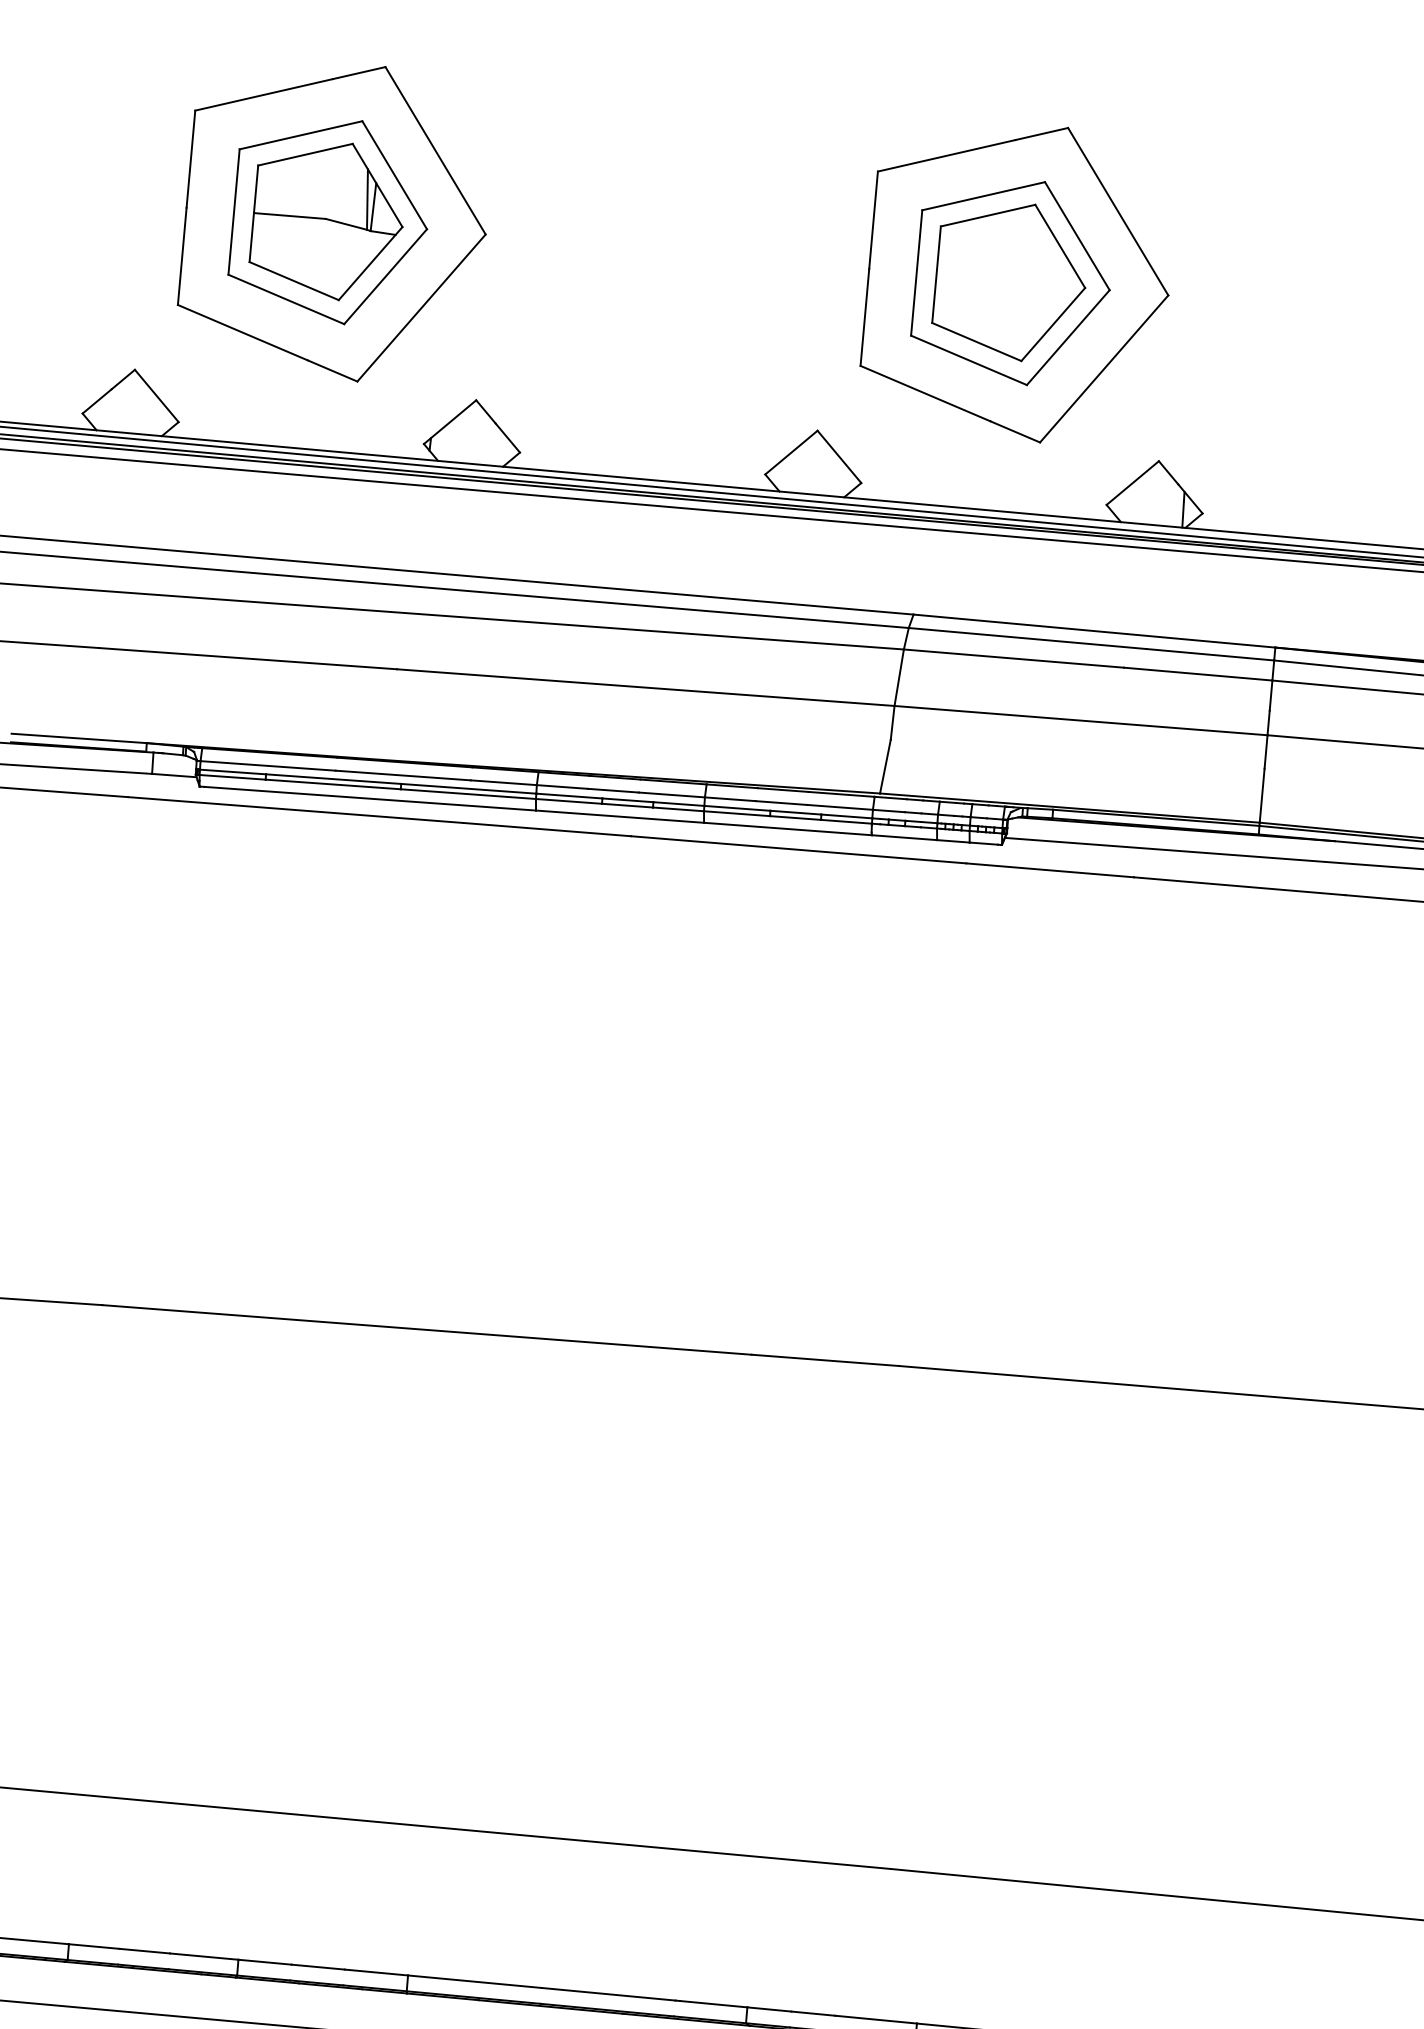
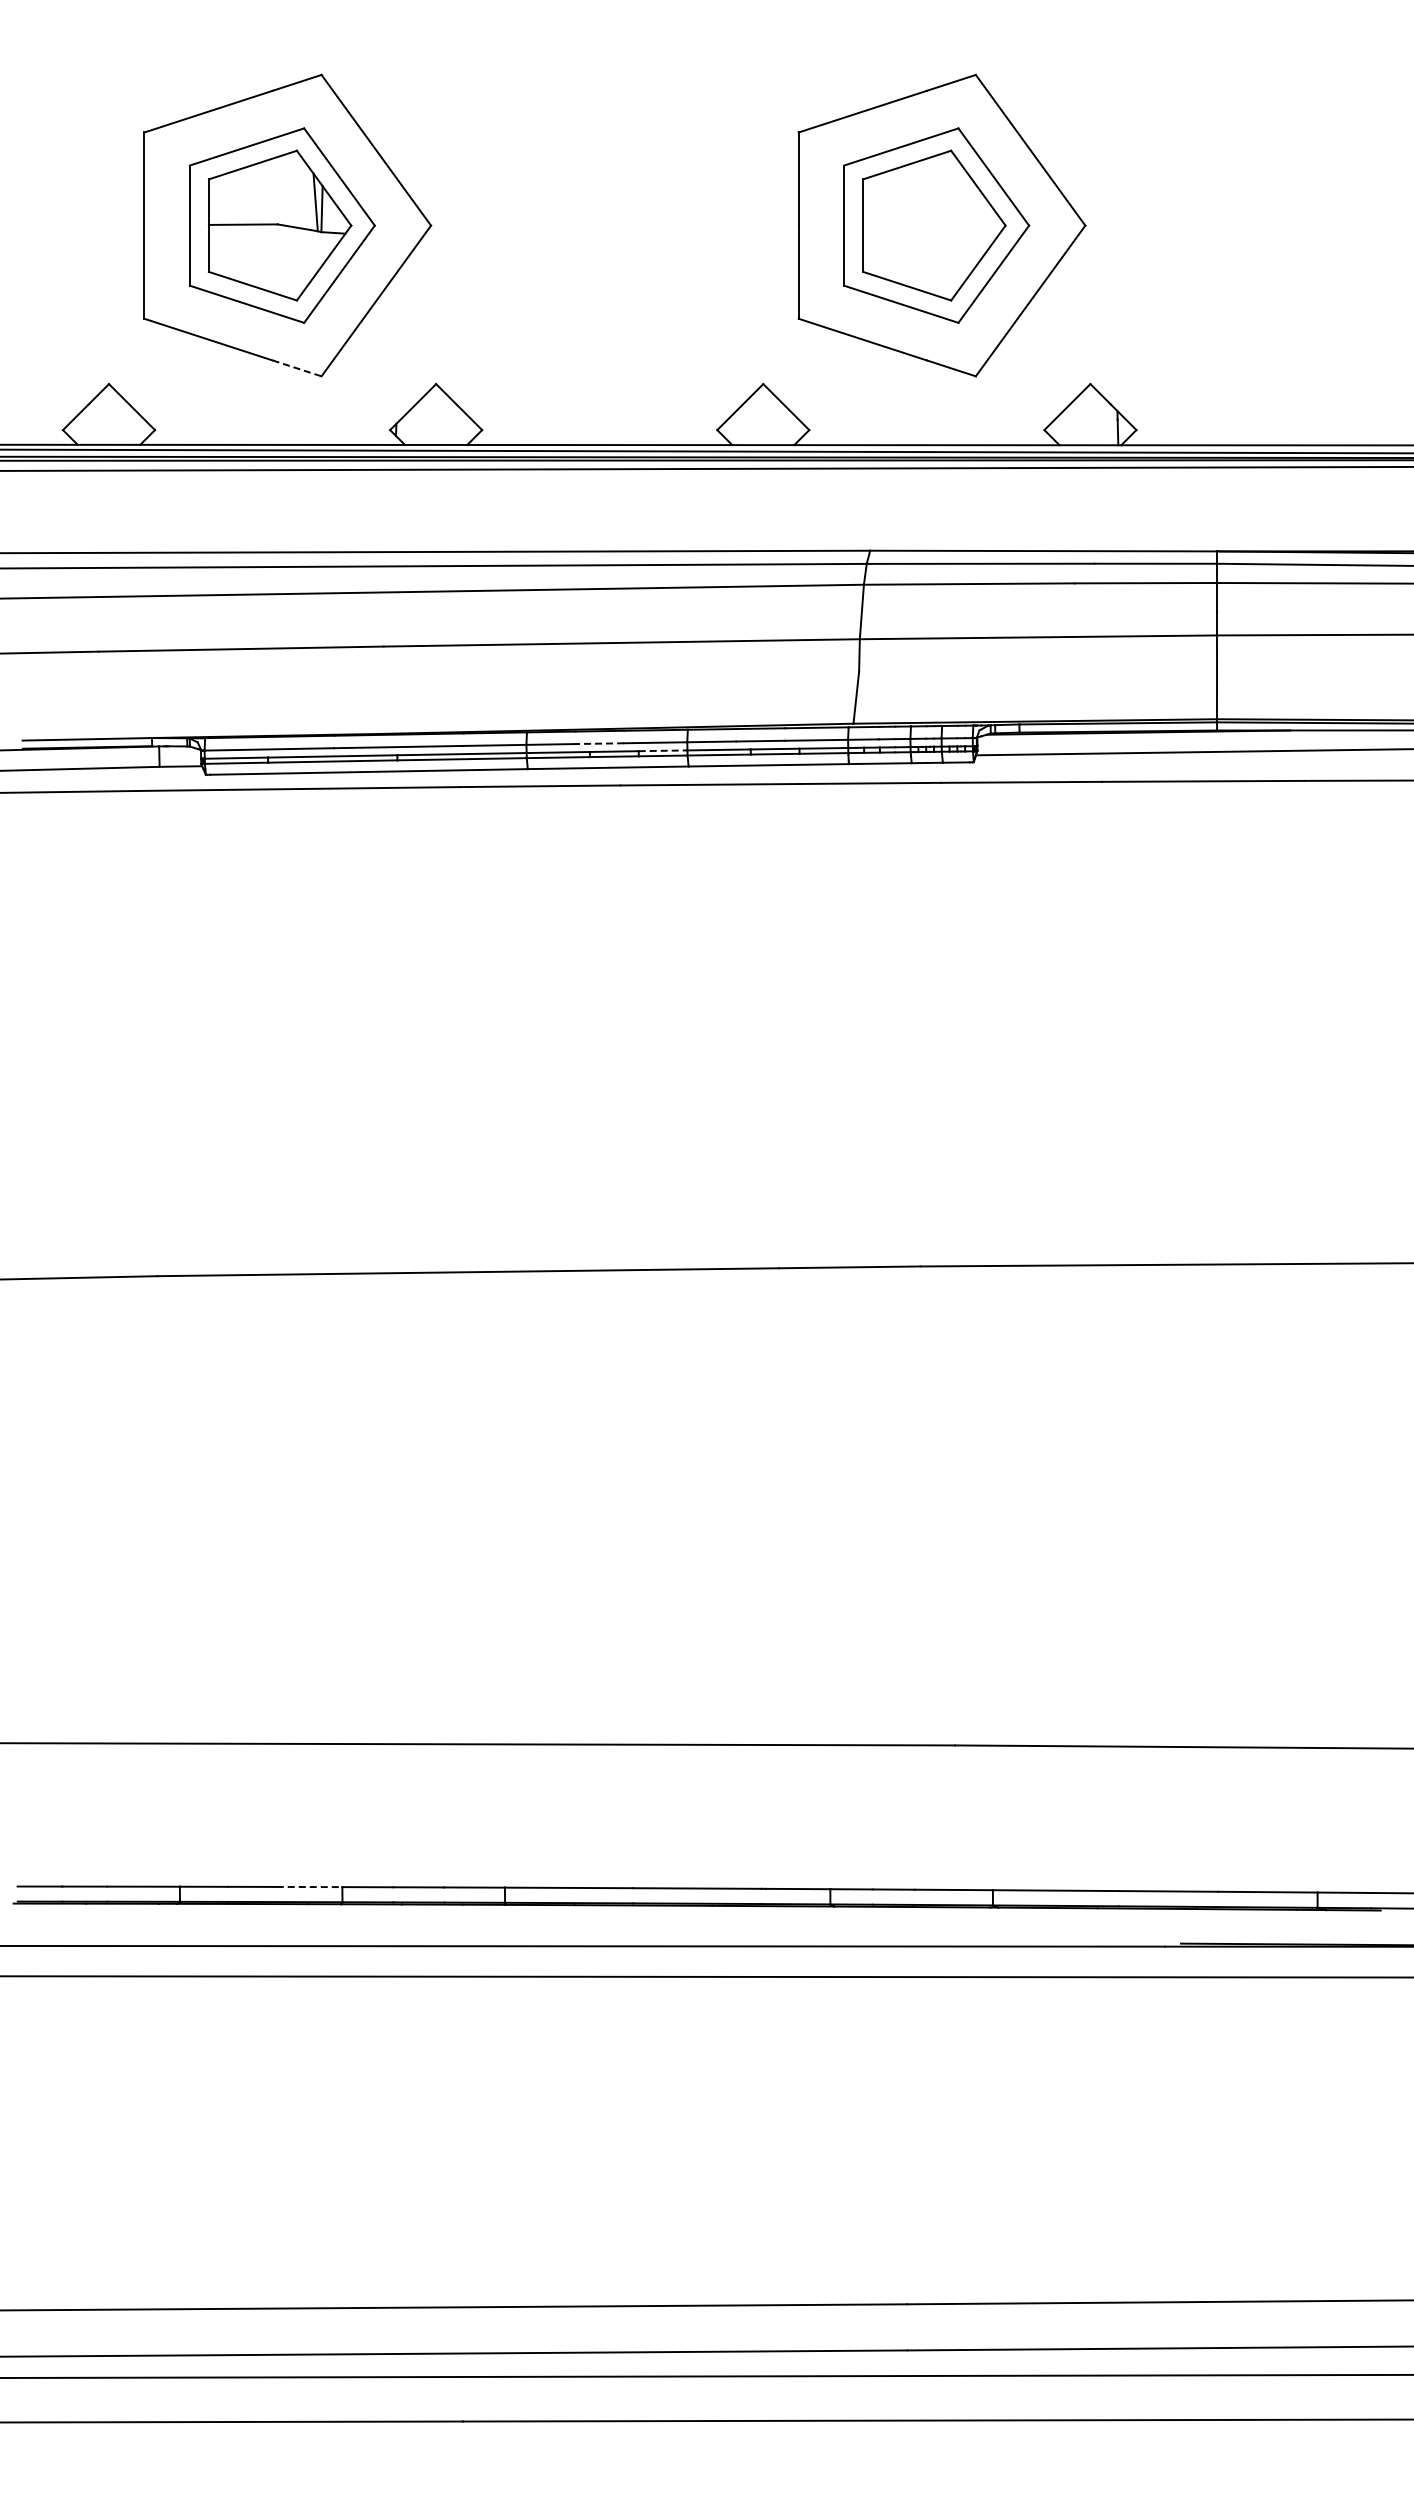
line: (333, 371) -> (297, 368), solid -> dashed
line: (613, 790) -> (599, 743), solid -> dashed
line: (679, 803) -> (663, 750), solid -> dashed
line: (204, 1957) -> (309, 1887), solid -> dashed

